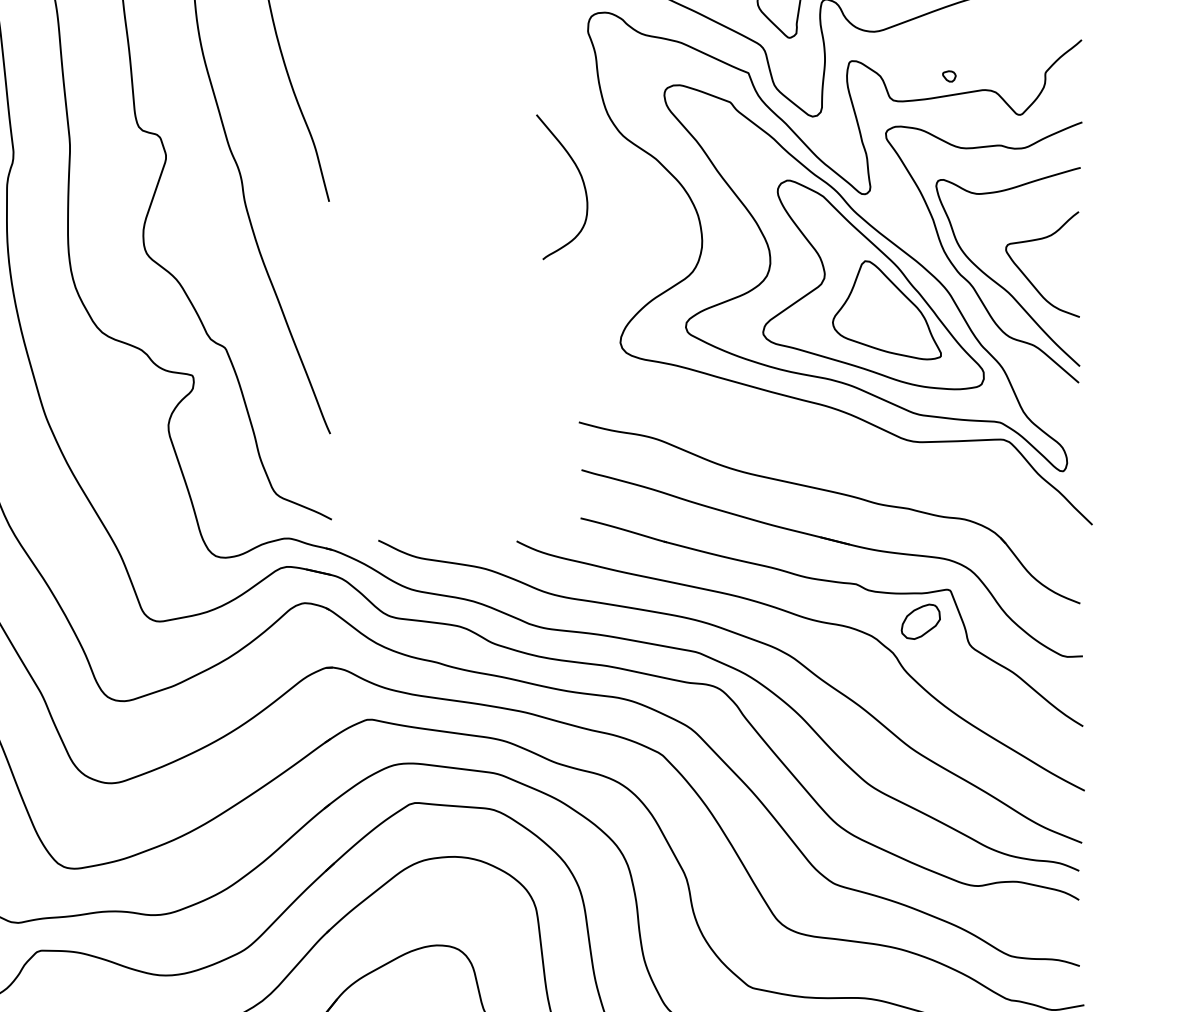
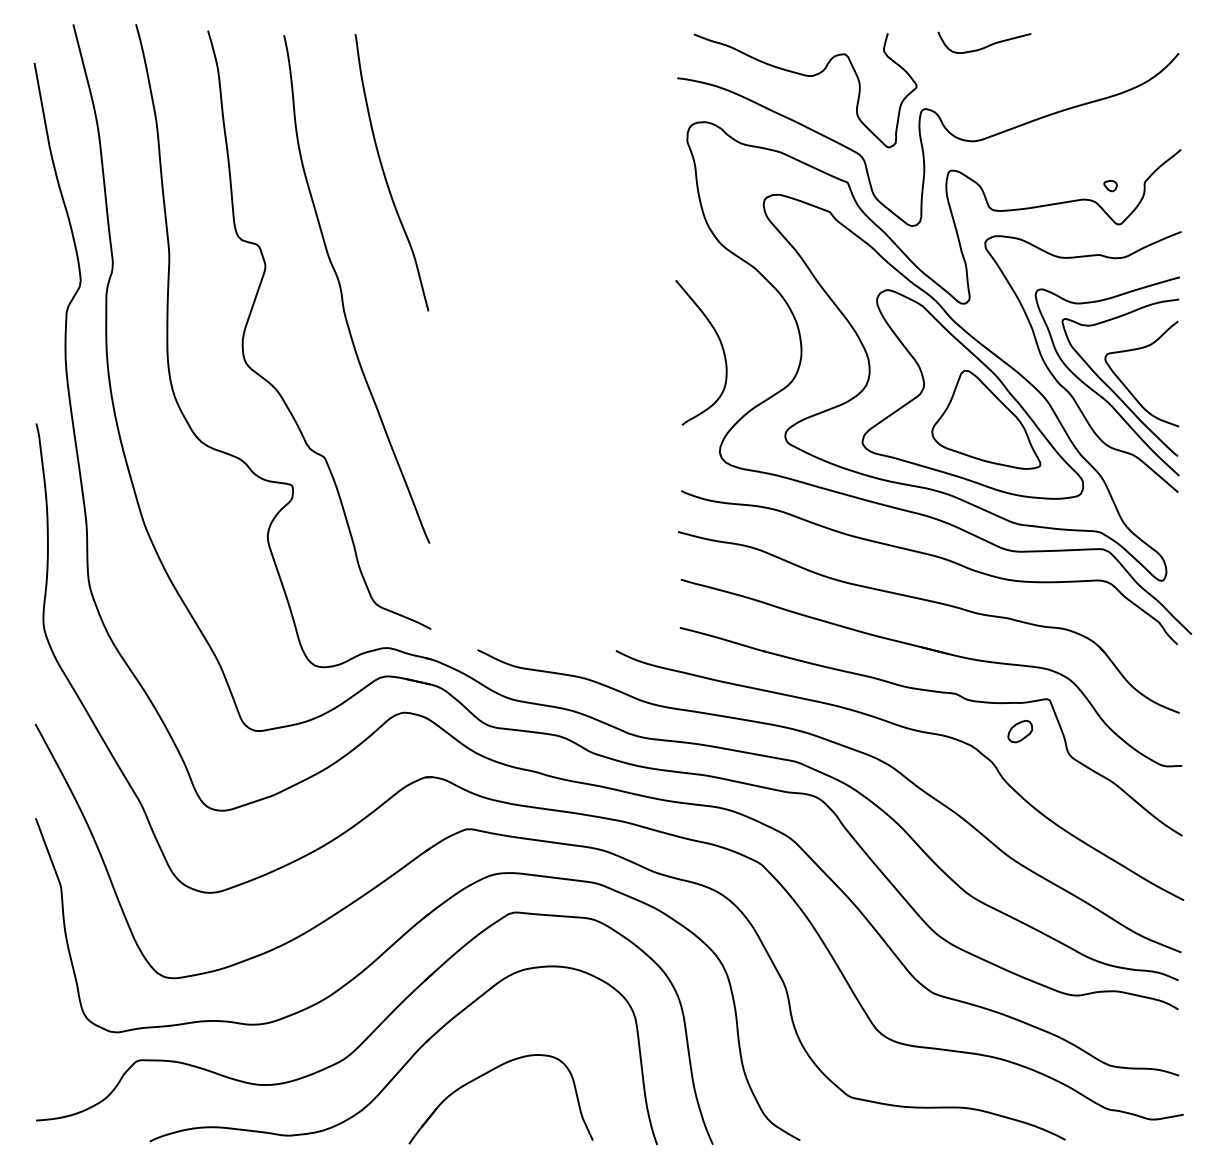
part: (949, 75) -> (1110, 185), moved
curve: (581, 178) -> (720, 344), moved
curve: (1011, 277) -> (1110, 387), added
curve: (832, 446) -> (931, 556), added
part: (921, 621) -> (1020, 731), size x0.62

